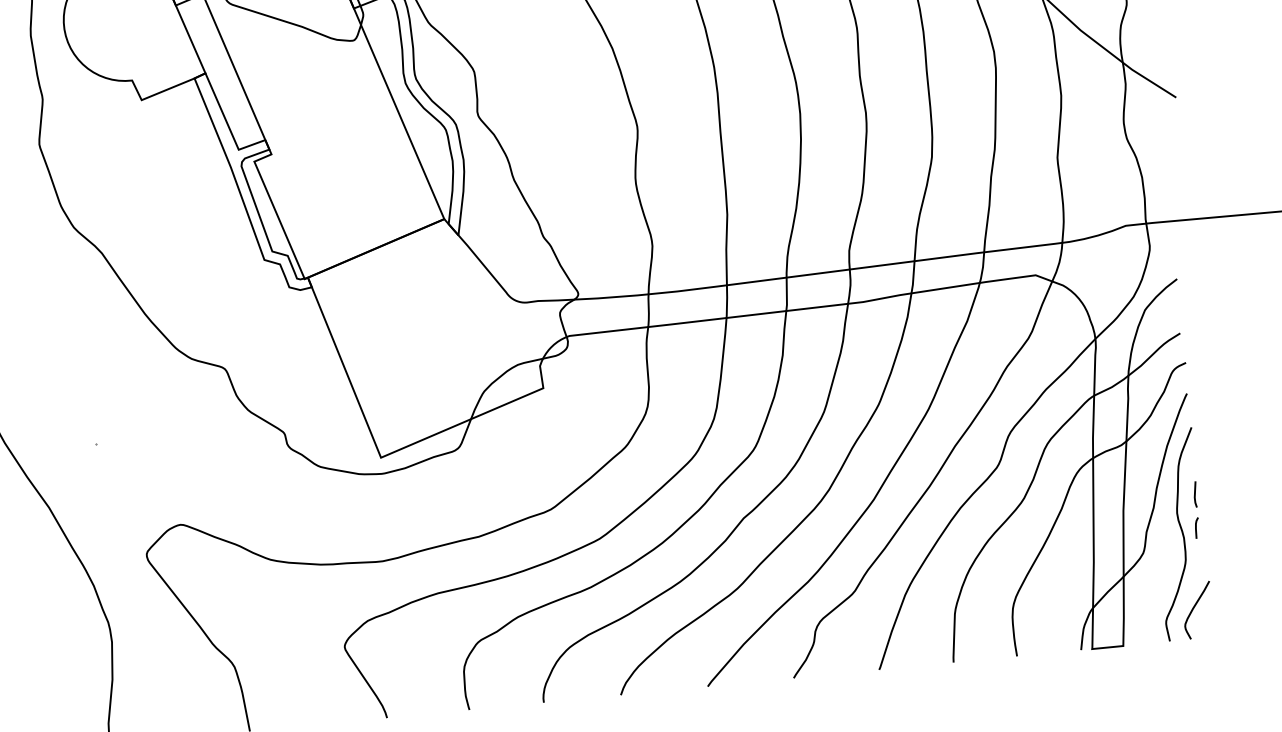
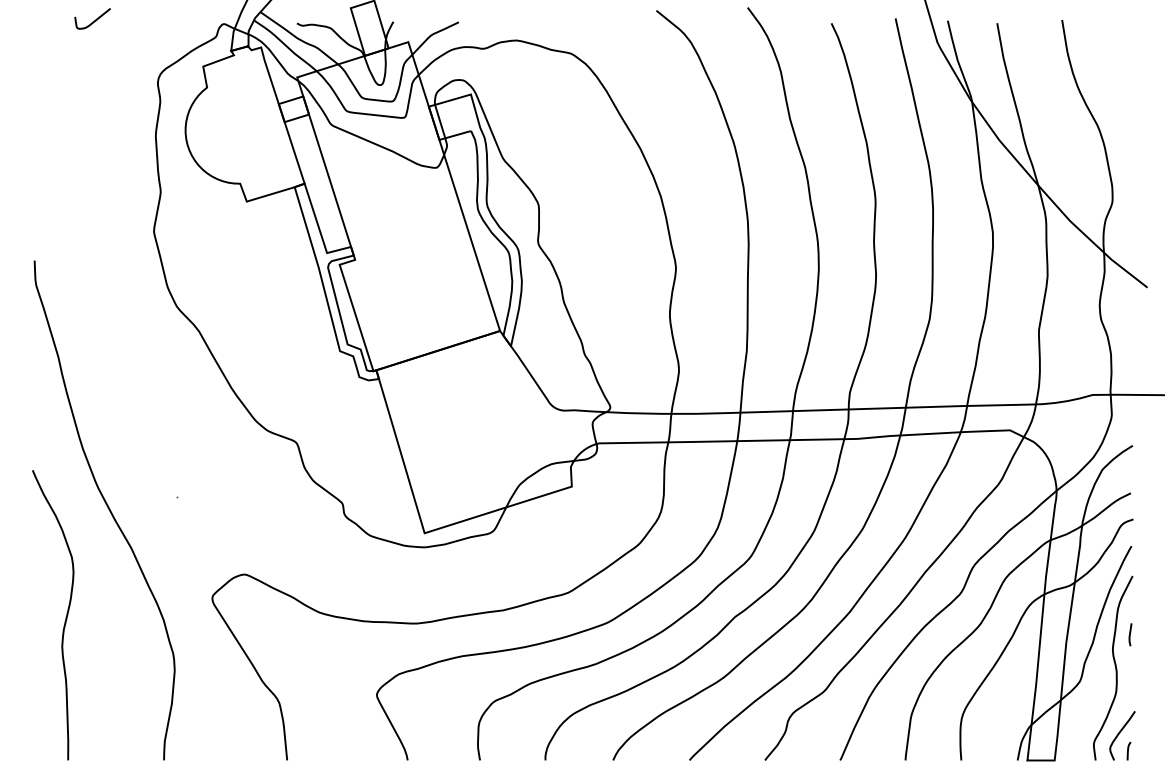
line: (1196, 527) -> (1128, 750), moved

